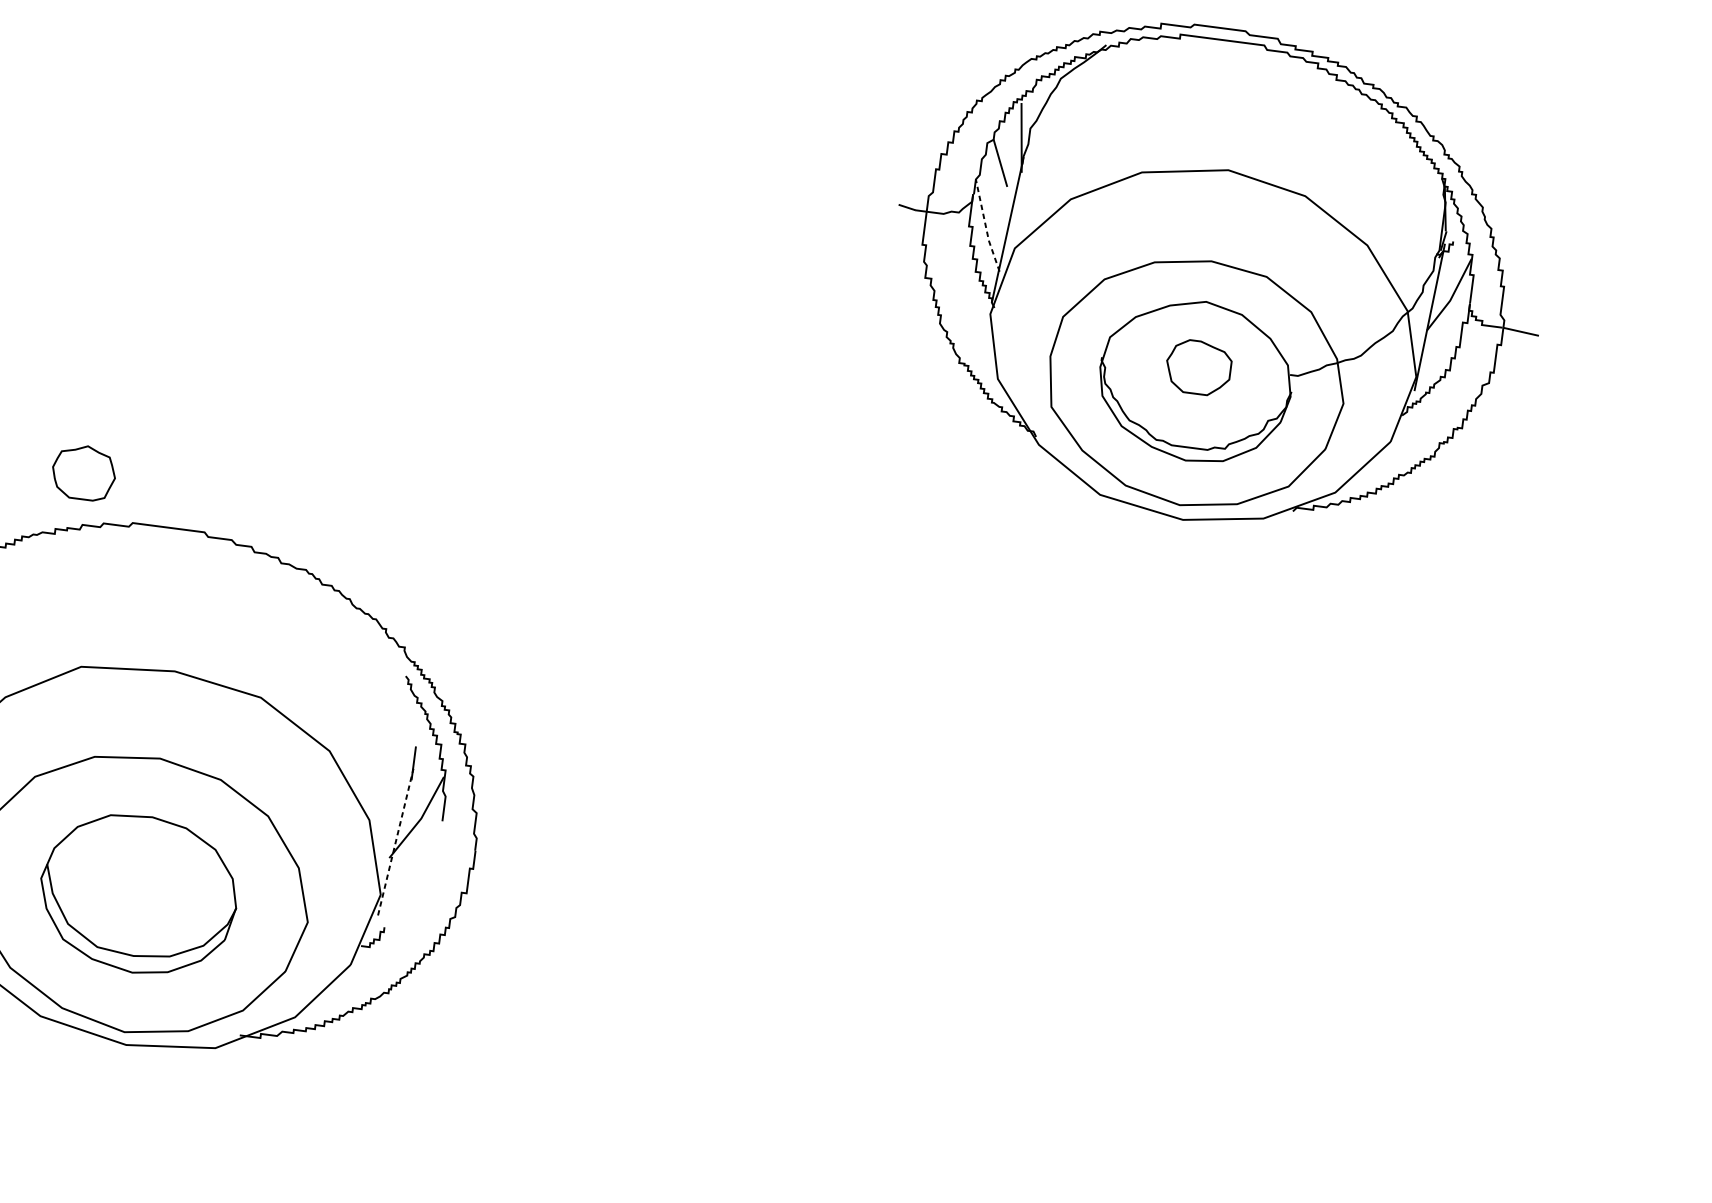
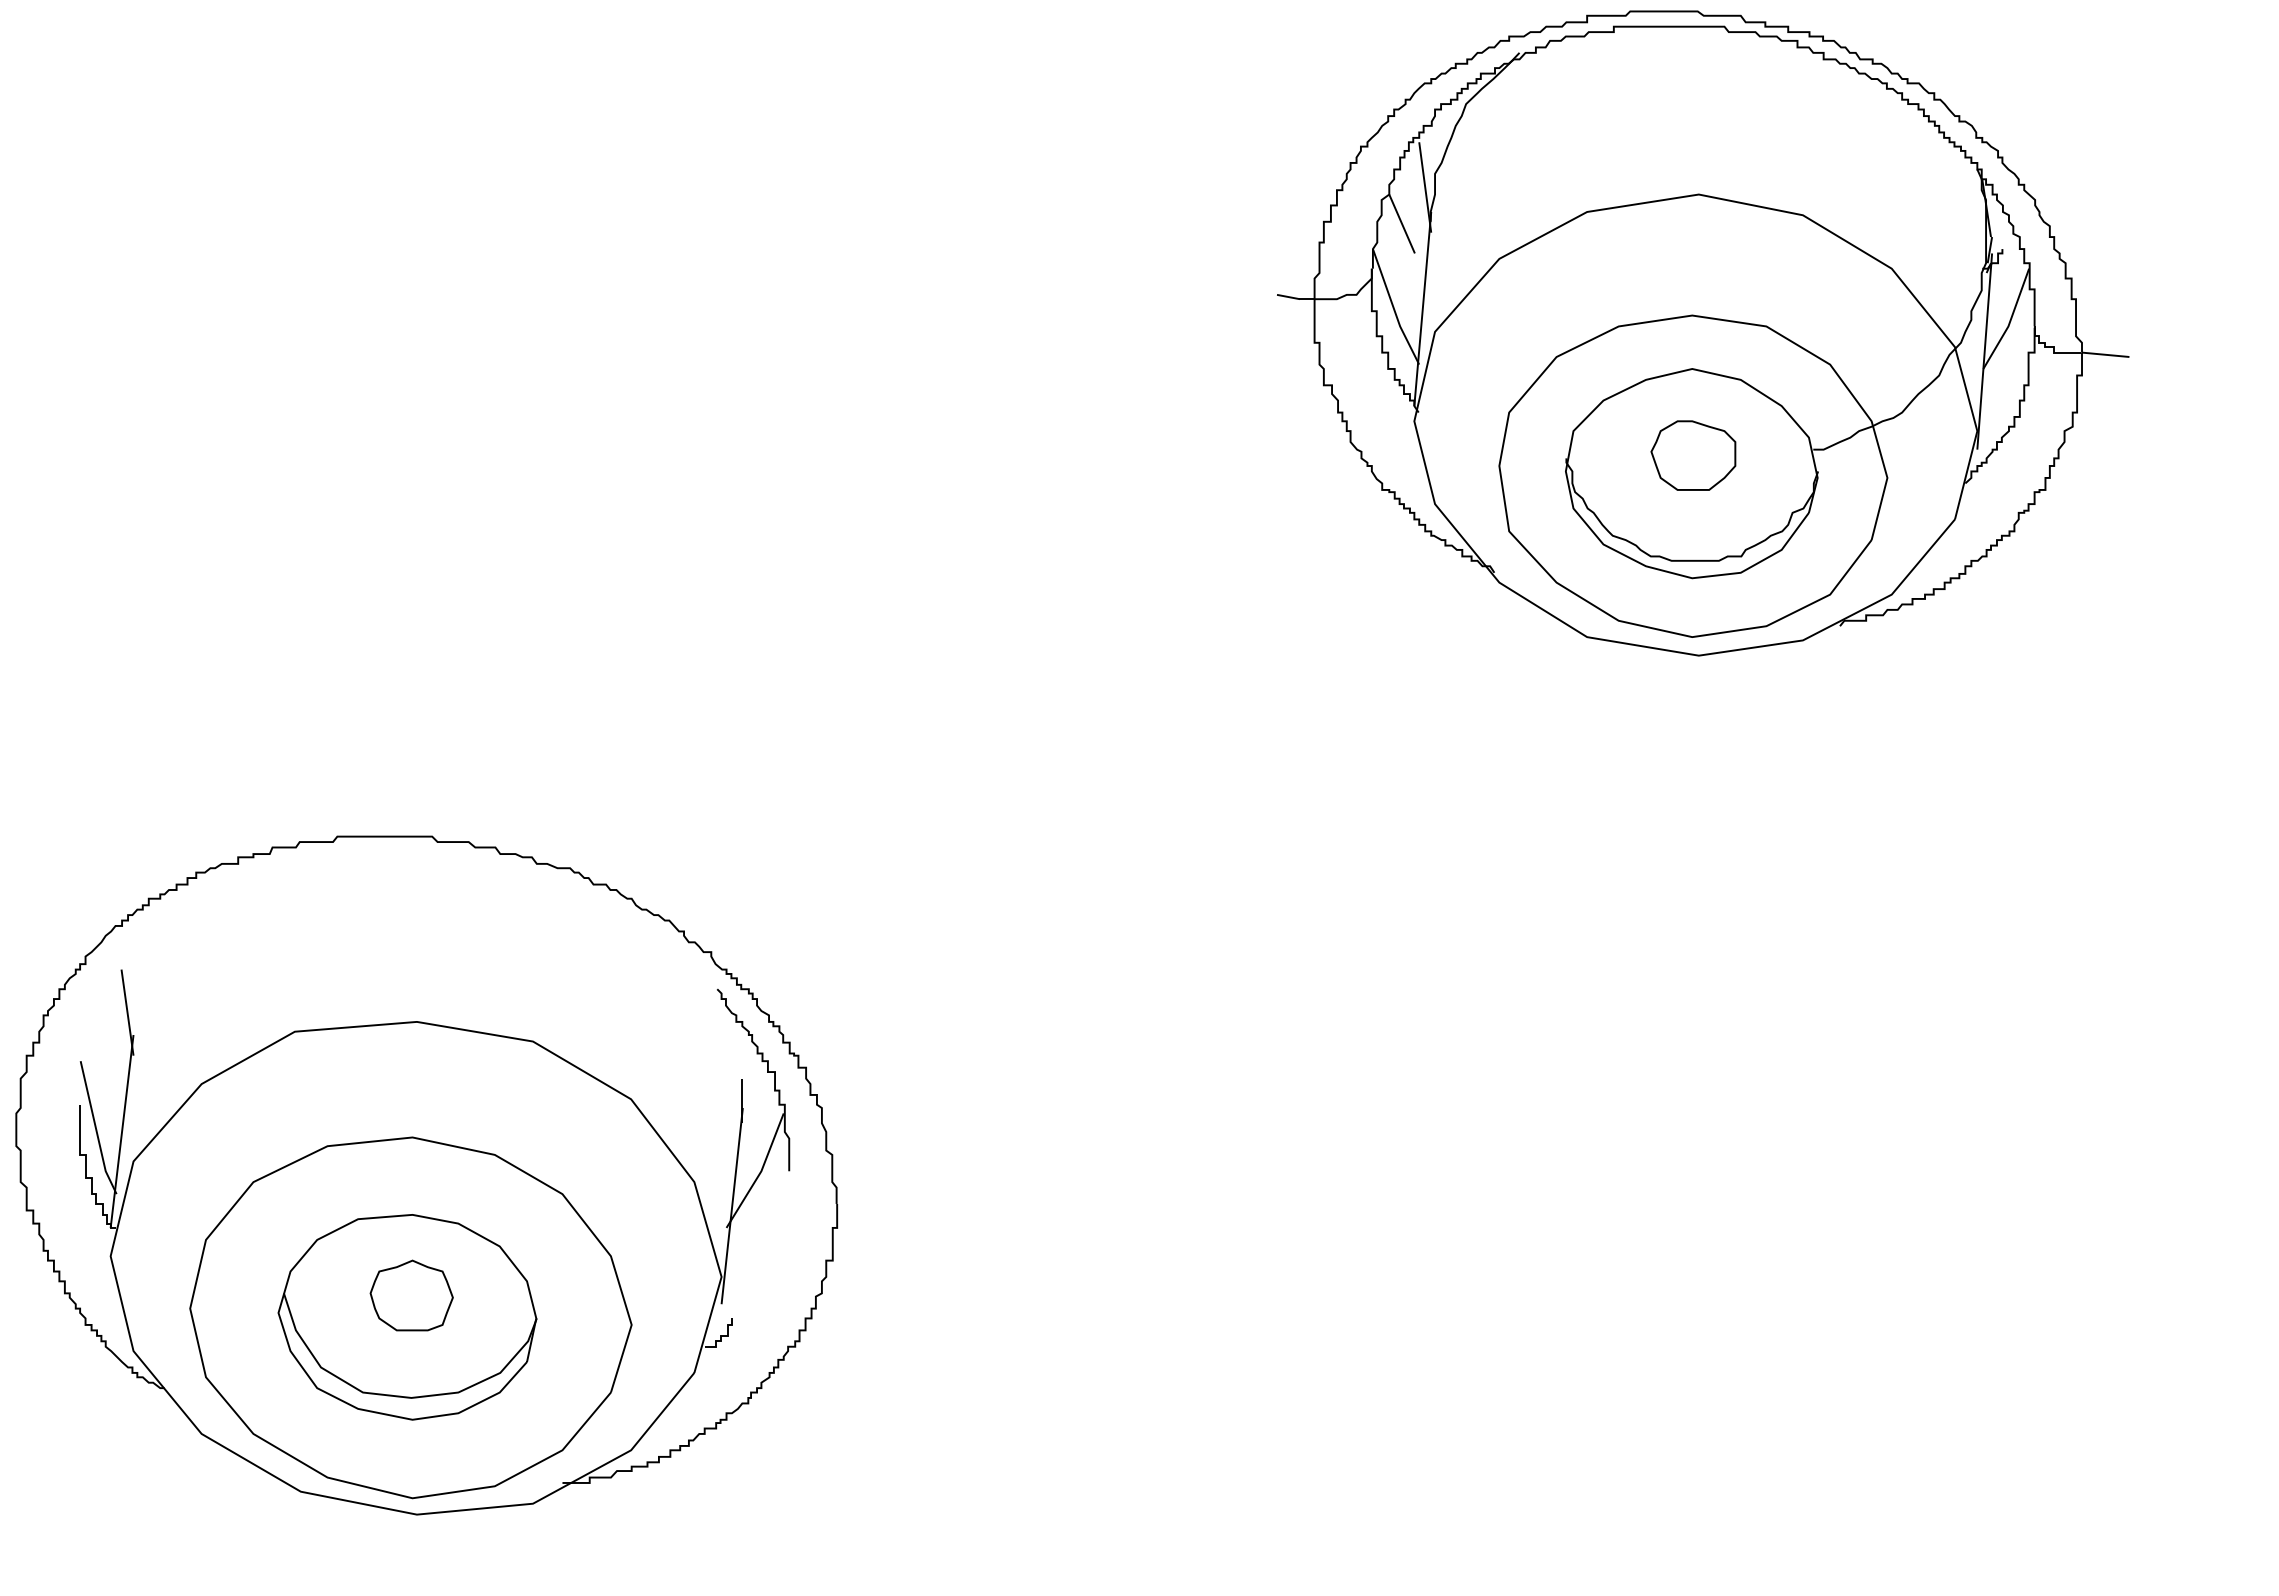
line: (985, 225) -> (1393, 307), dashed -> solid
part: (83, 472) -> (411, 1295), moved
line: (395, 842) -> (732, 1206), dashed -> solid

